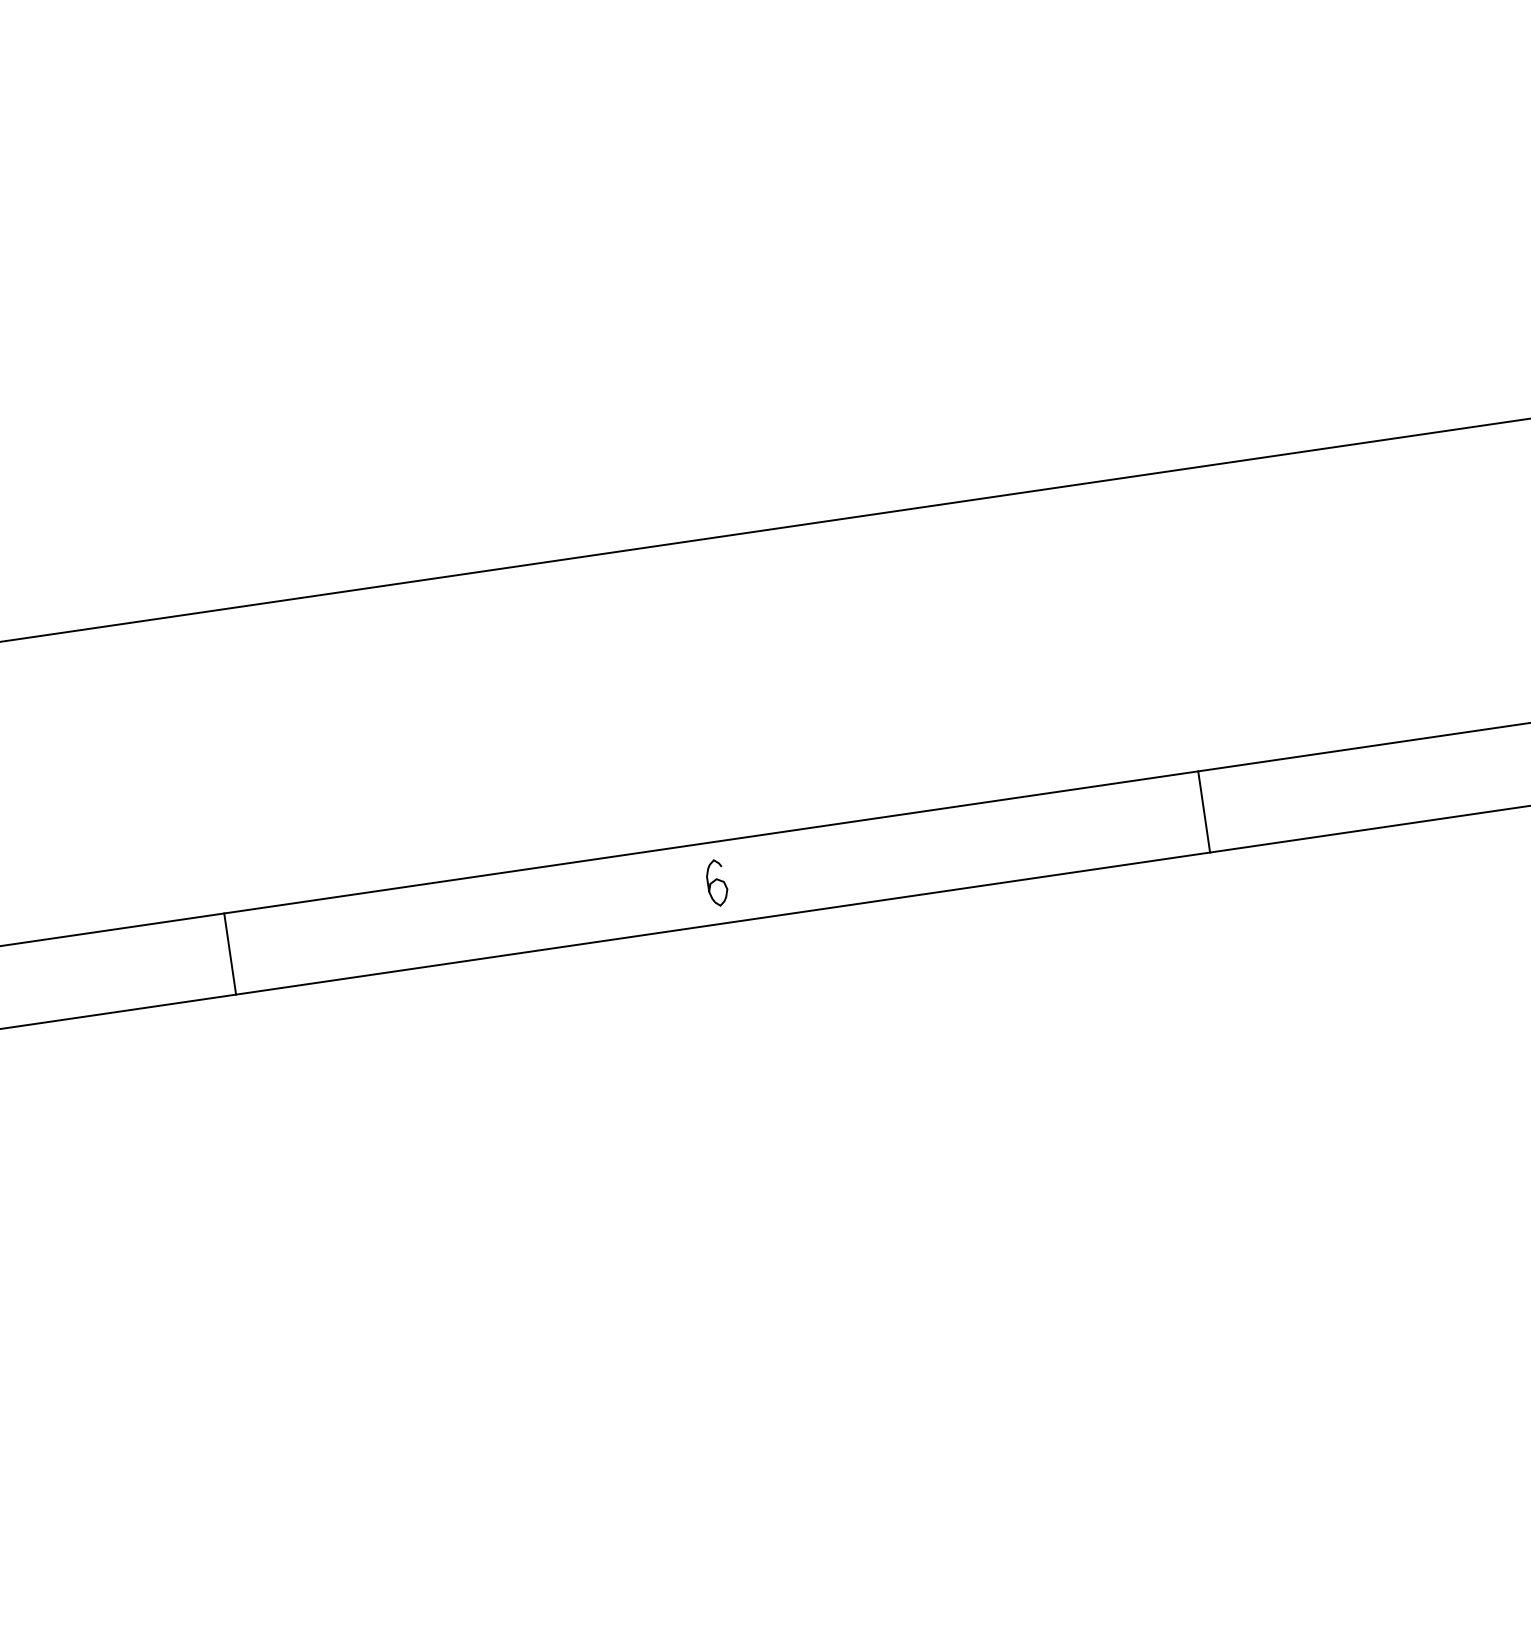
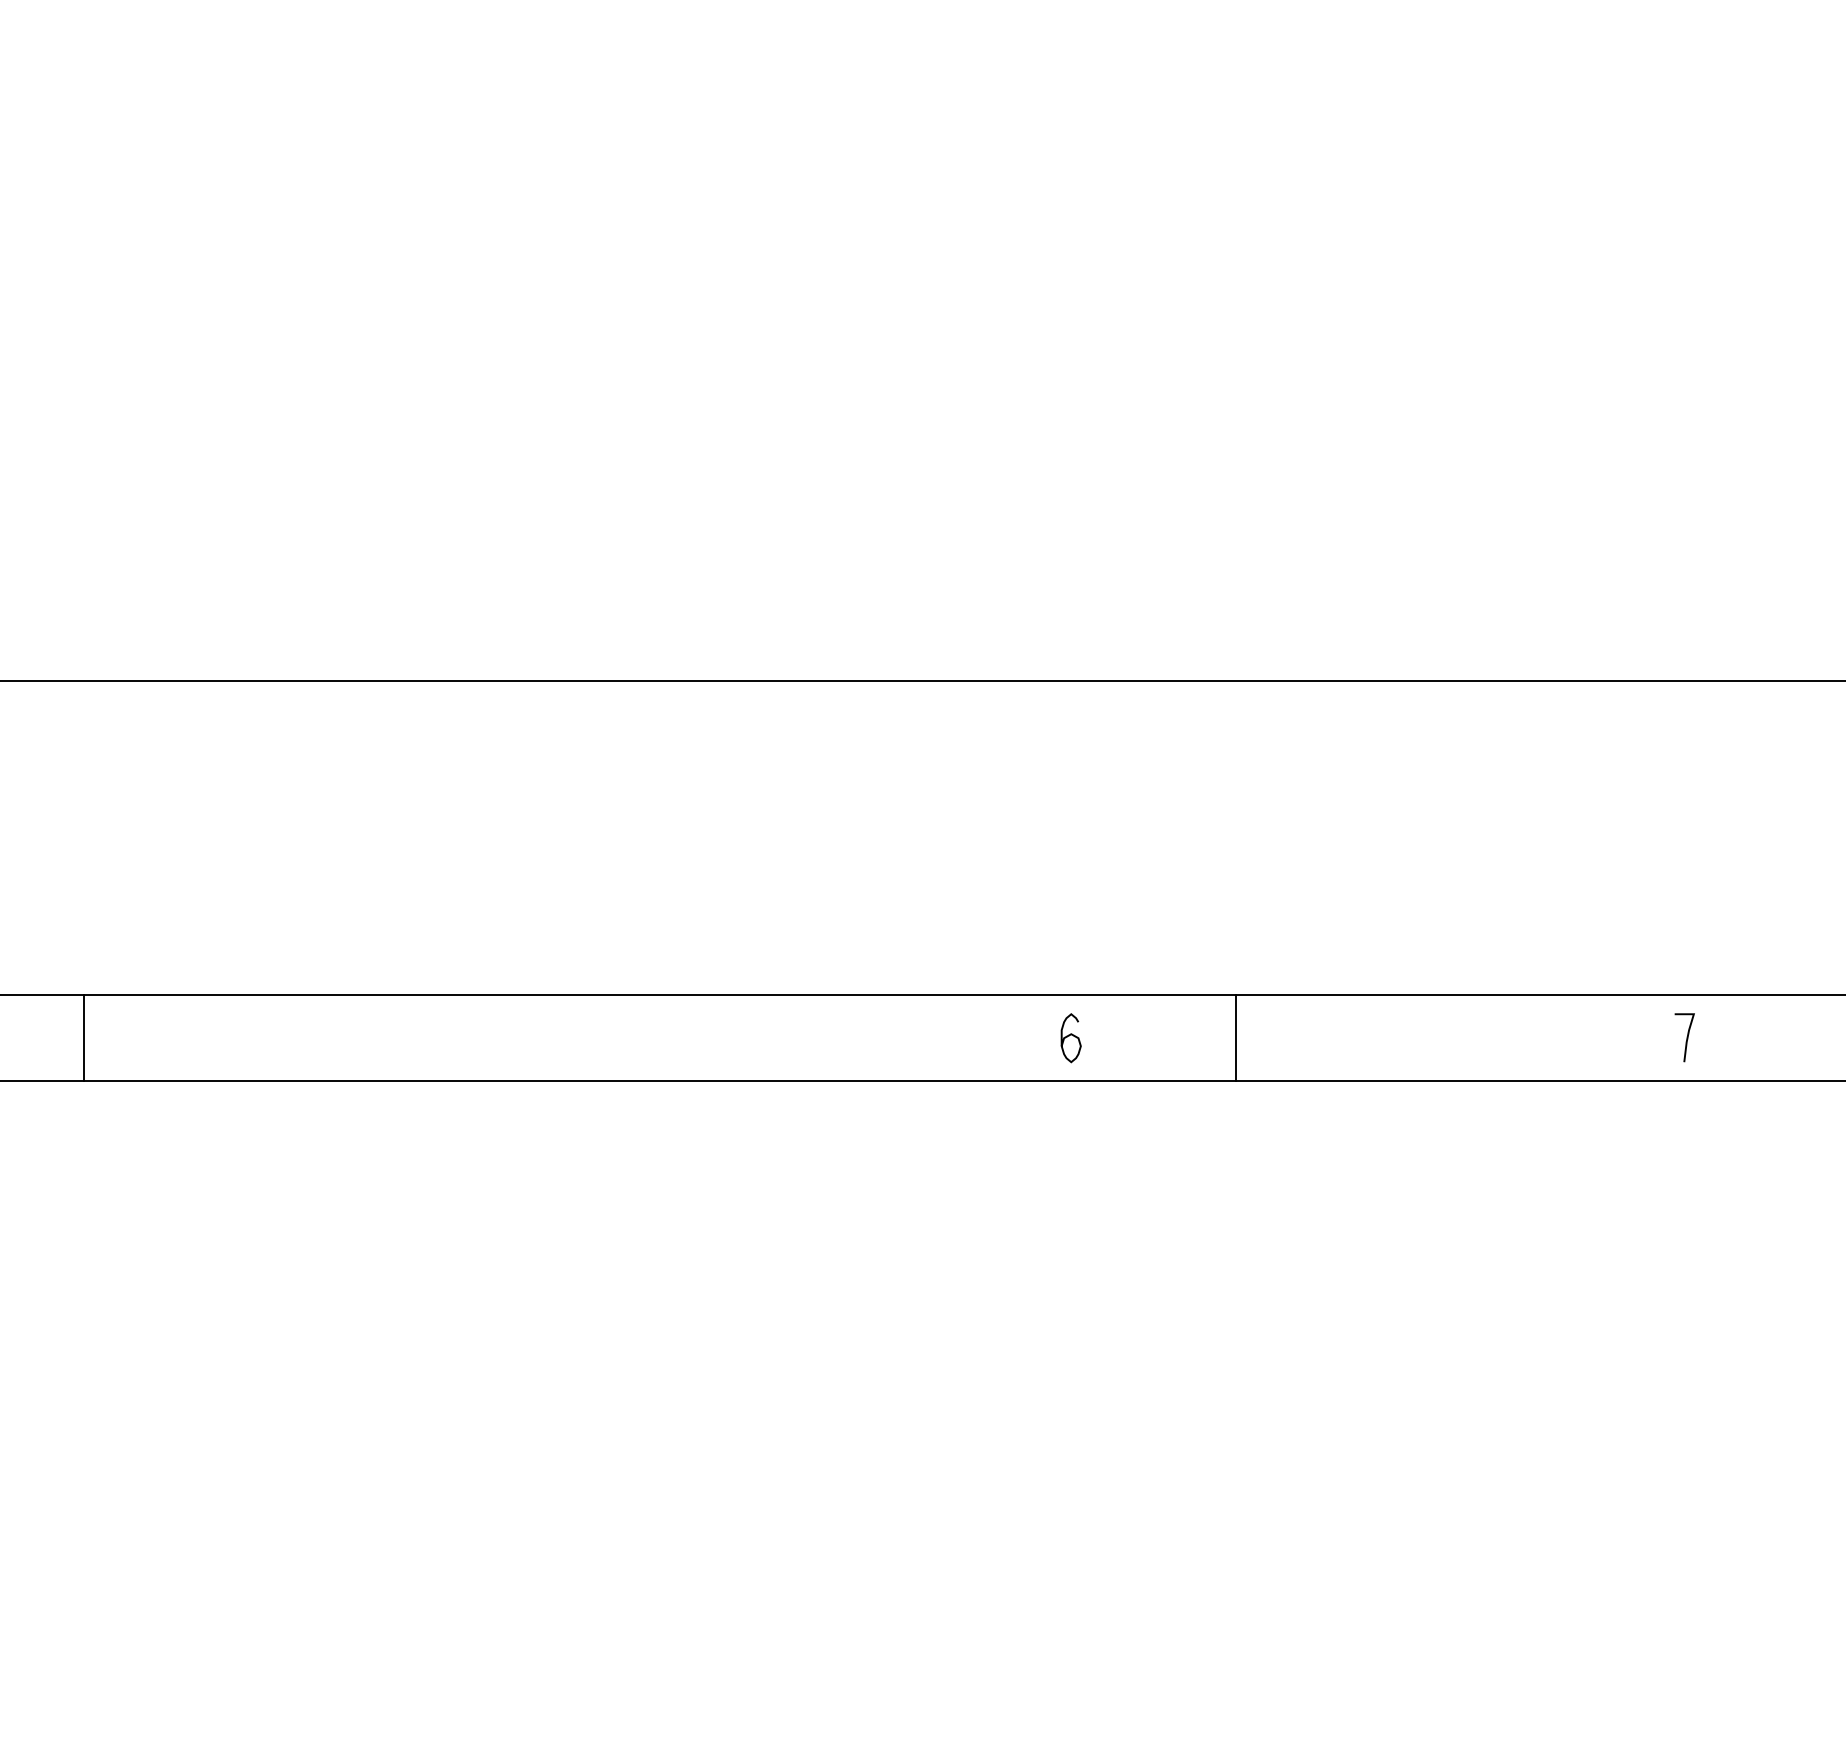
line: (1204, 812) -> (1236, 1038), moved
curve: (715, 881) -> (1069, 1036), moved
line: (230, 954) -> (84, 1038), moved

